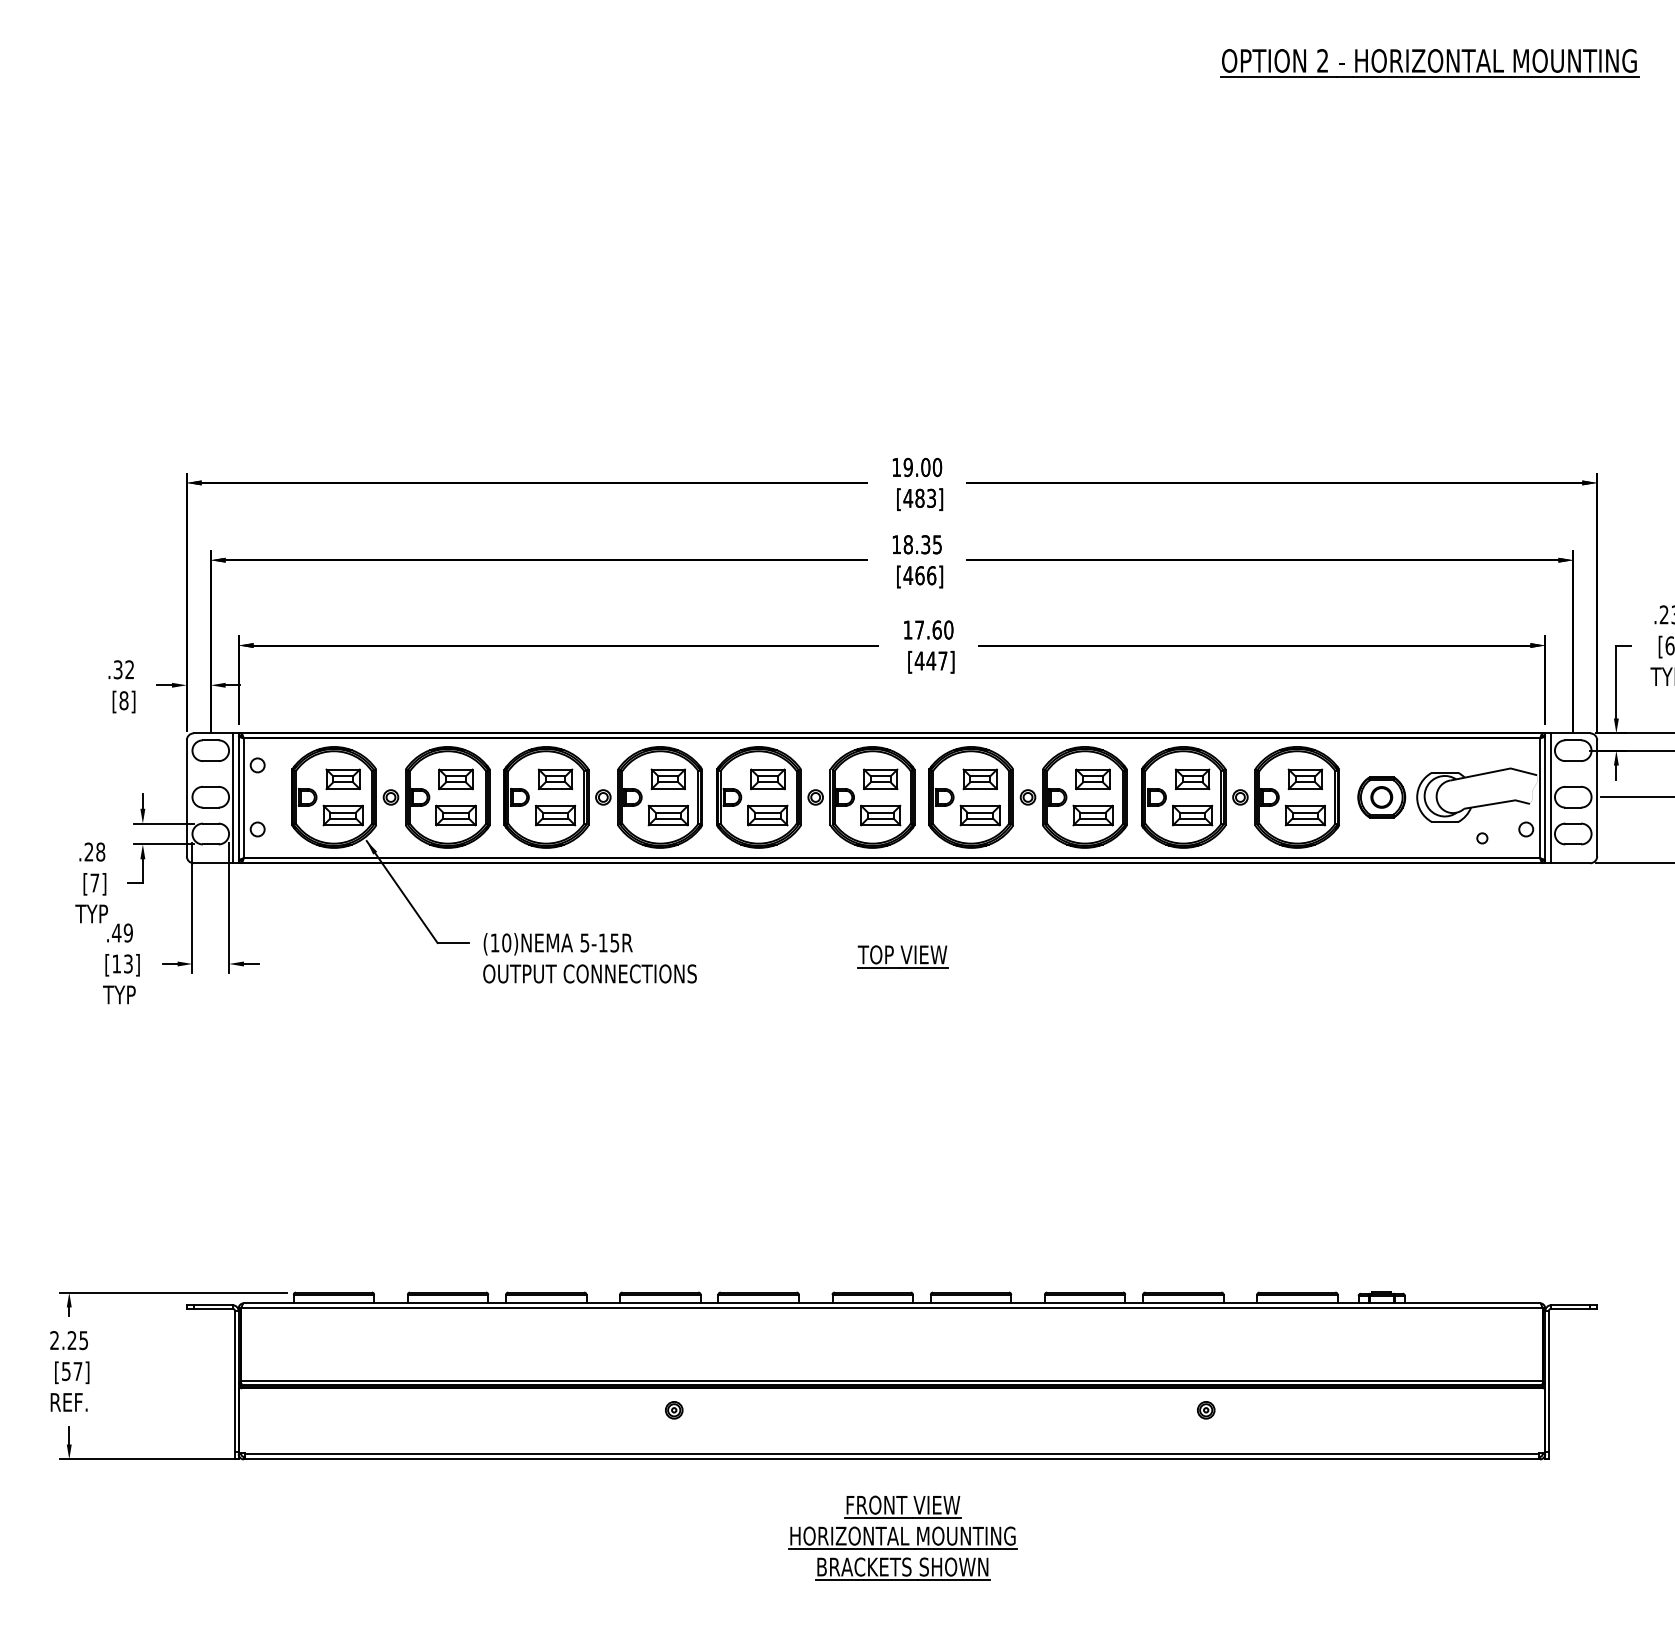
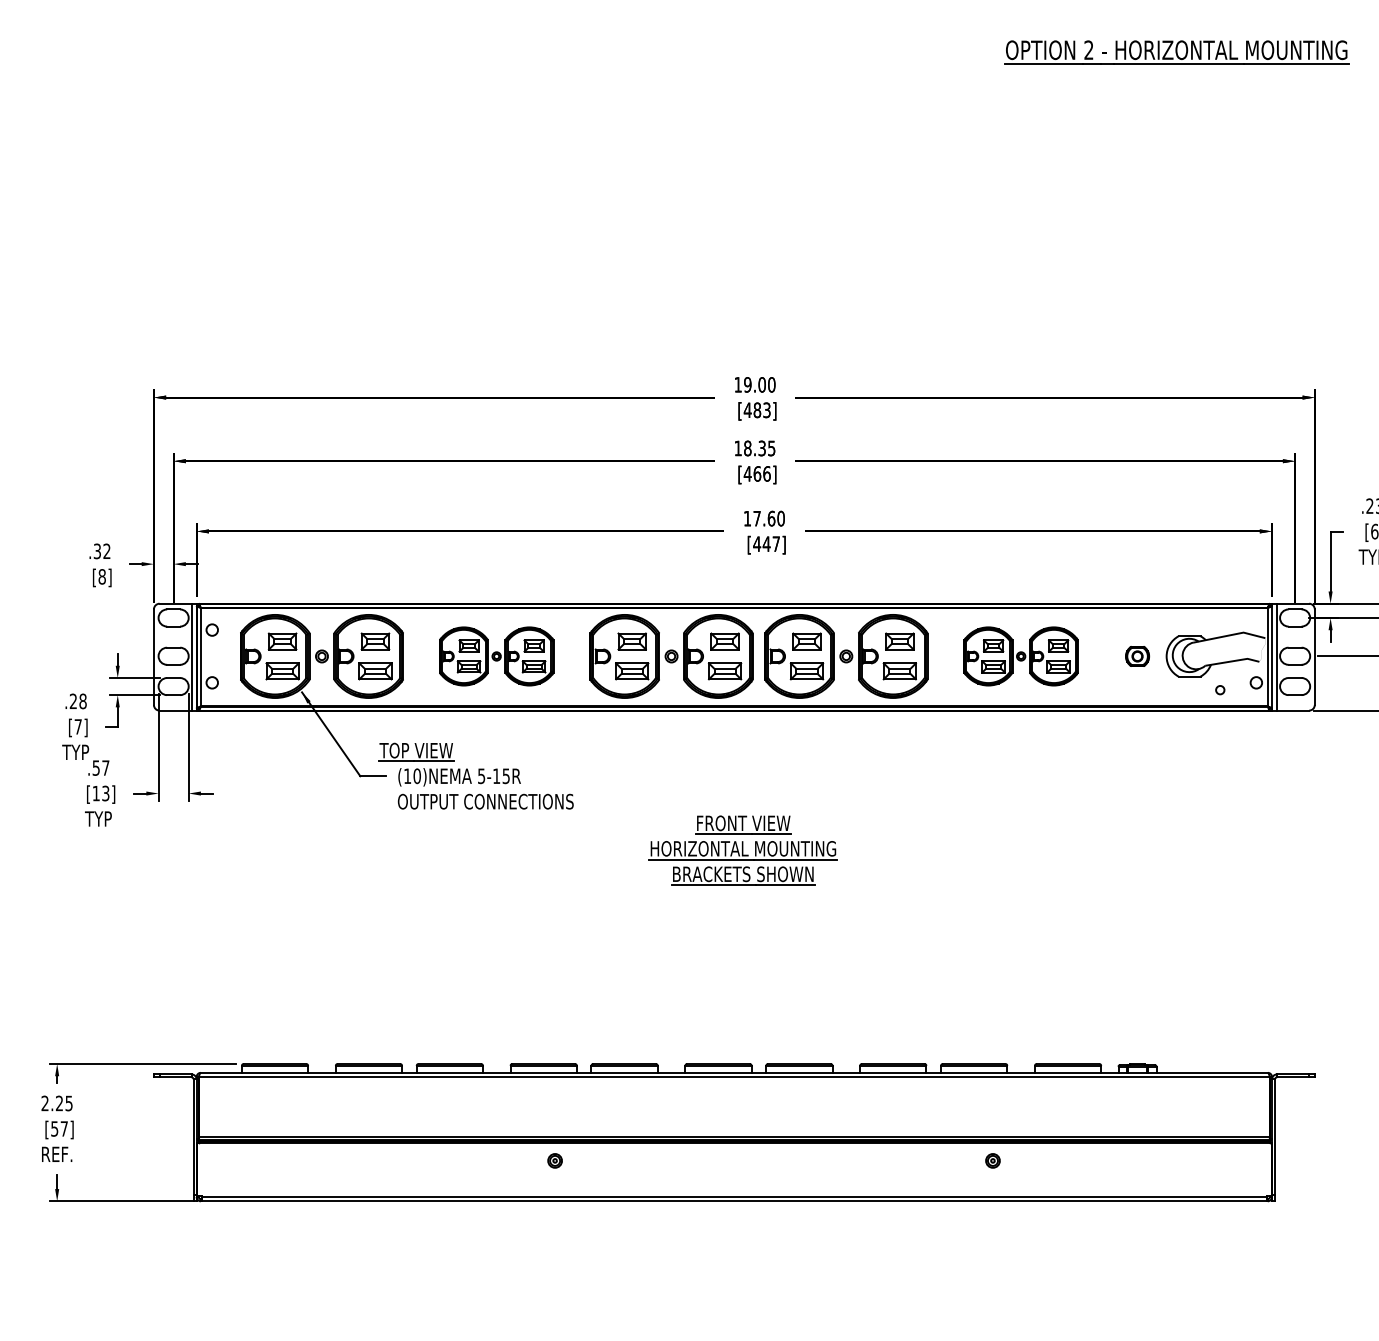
part: (602, 797) -> (496, 656), size x0.7
part: (1240, 797) -> (1021, 656), size x0.7
part: (1381, 797) -> (1137, 656), size x0.6
text: (121, 932) -> (100, 767), .49 -> .57
part: (902, 956) -> (416, 751), moved
part: (902, 1537) -> (743, 849), moved

